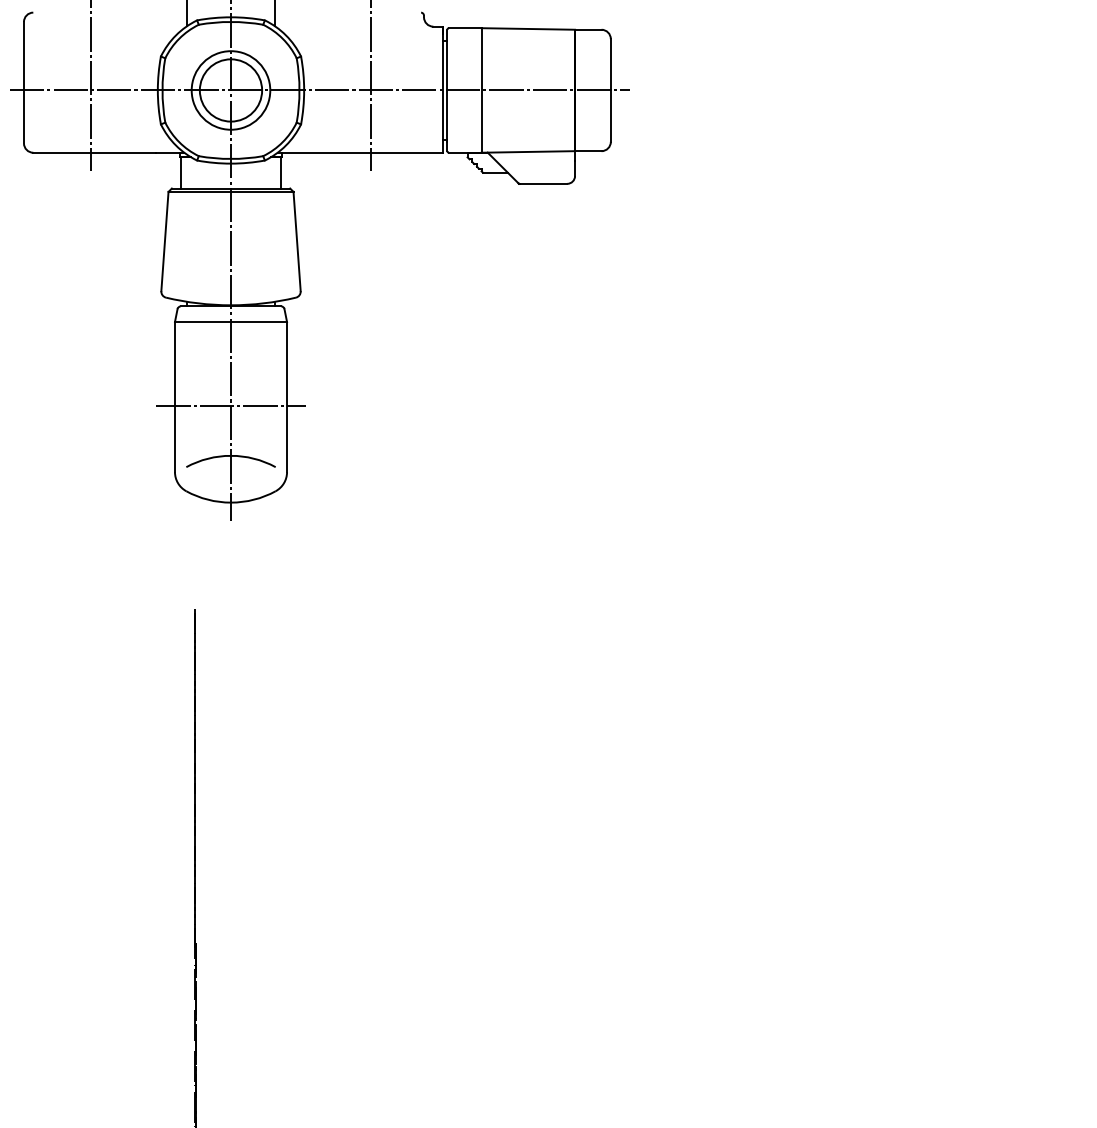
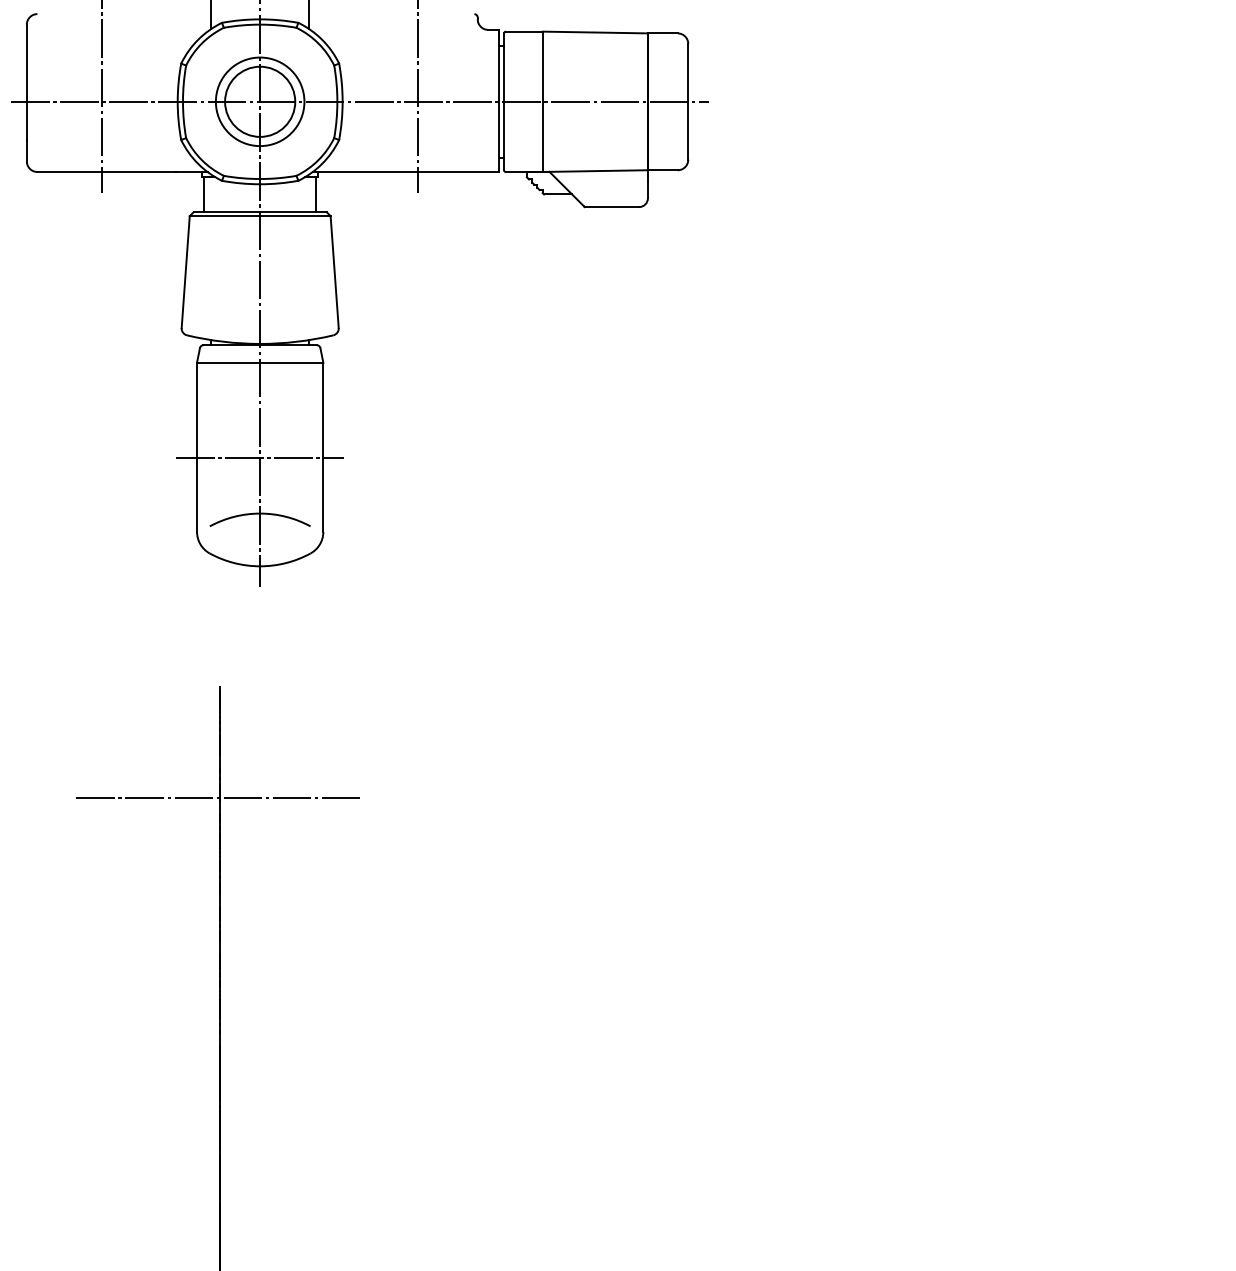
line: (194, 707) -> (219, 797), added

